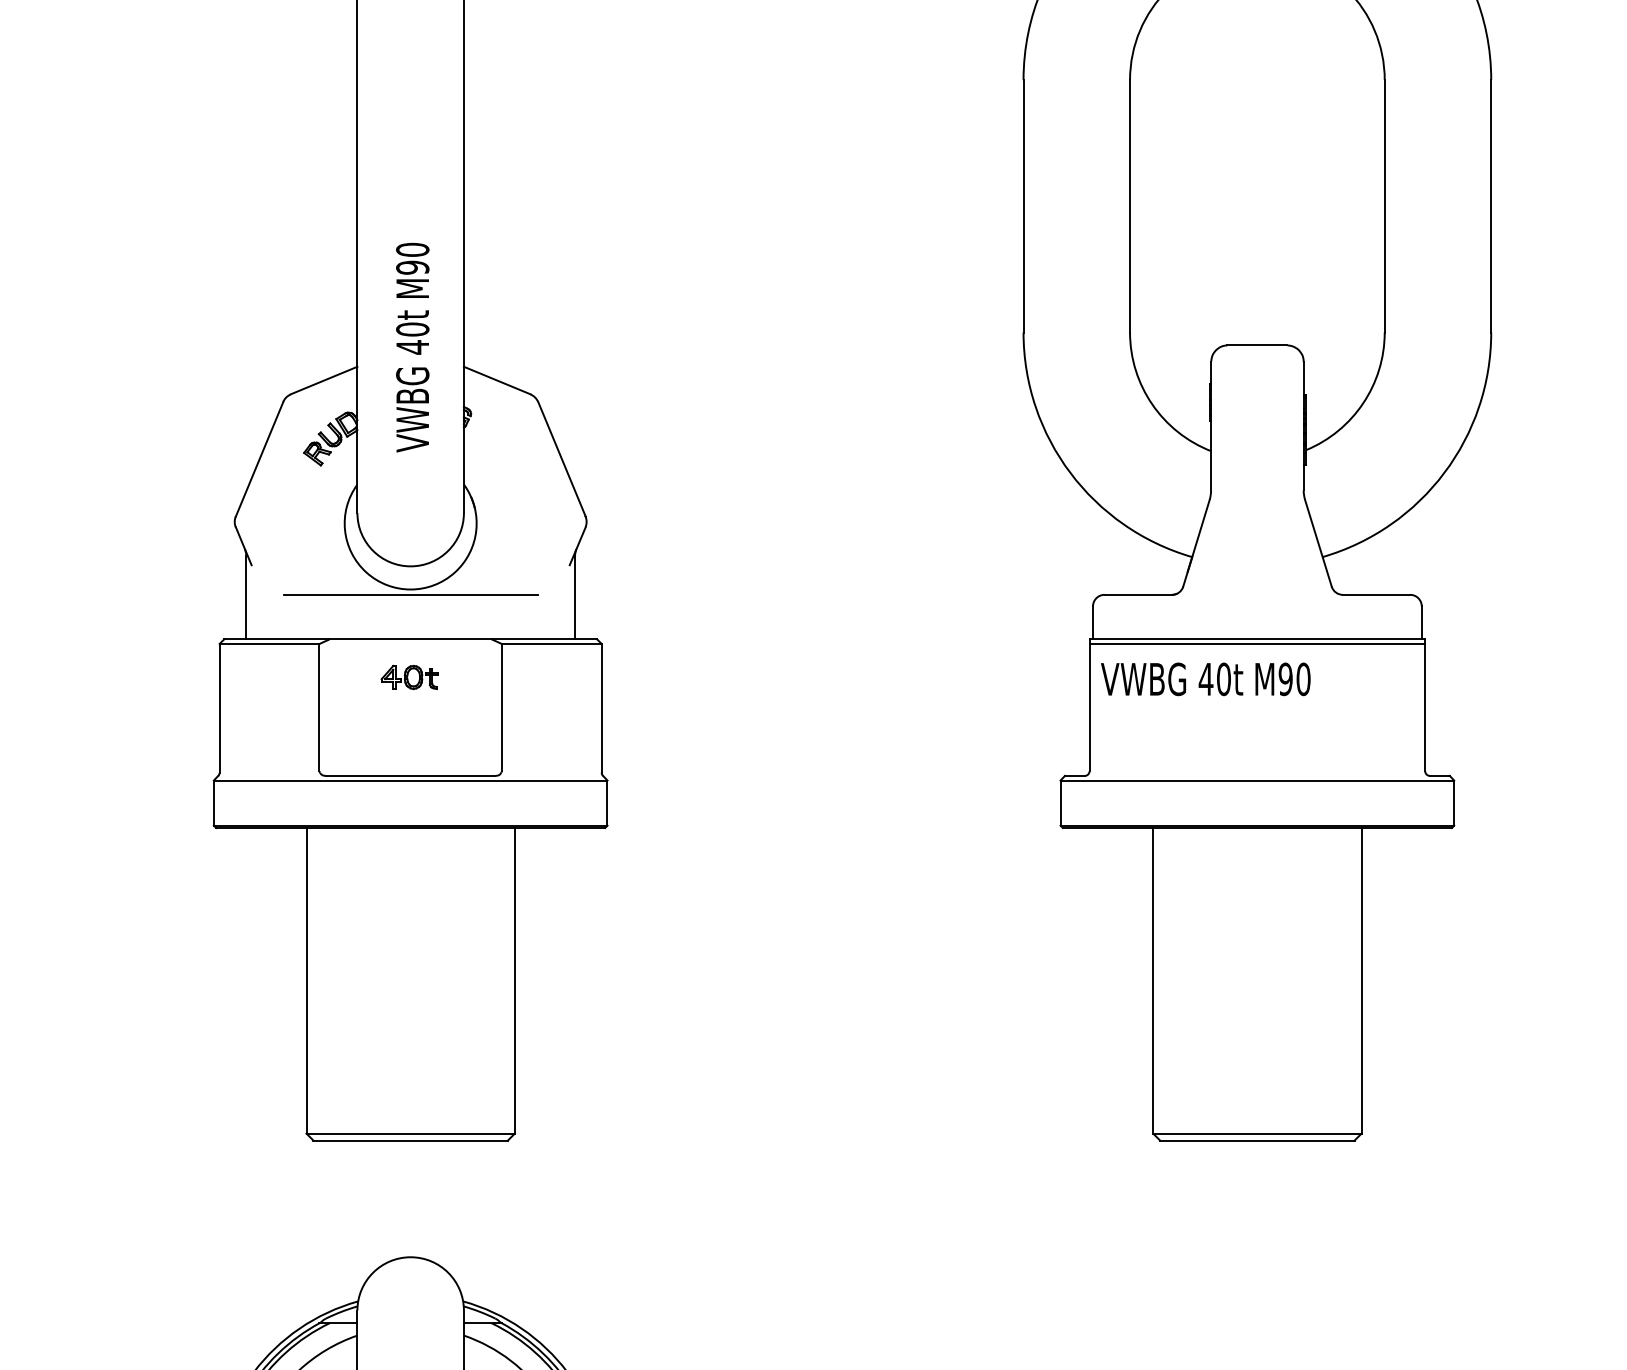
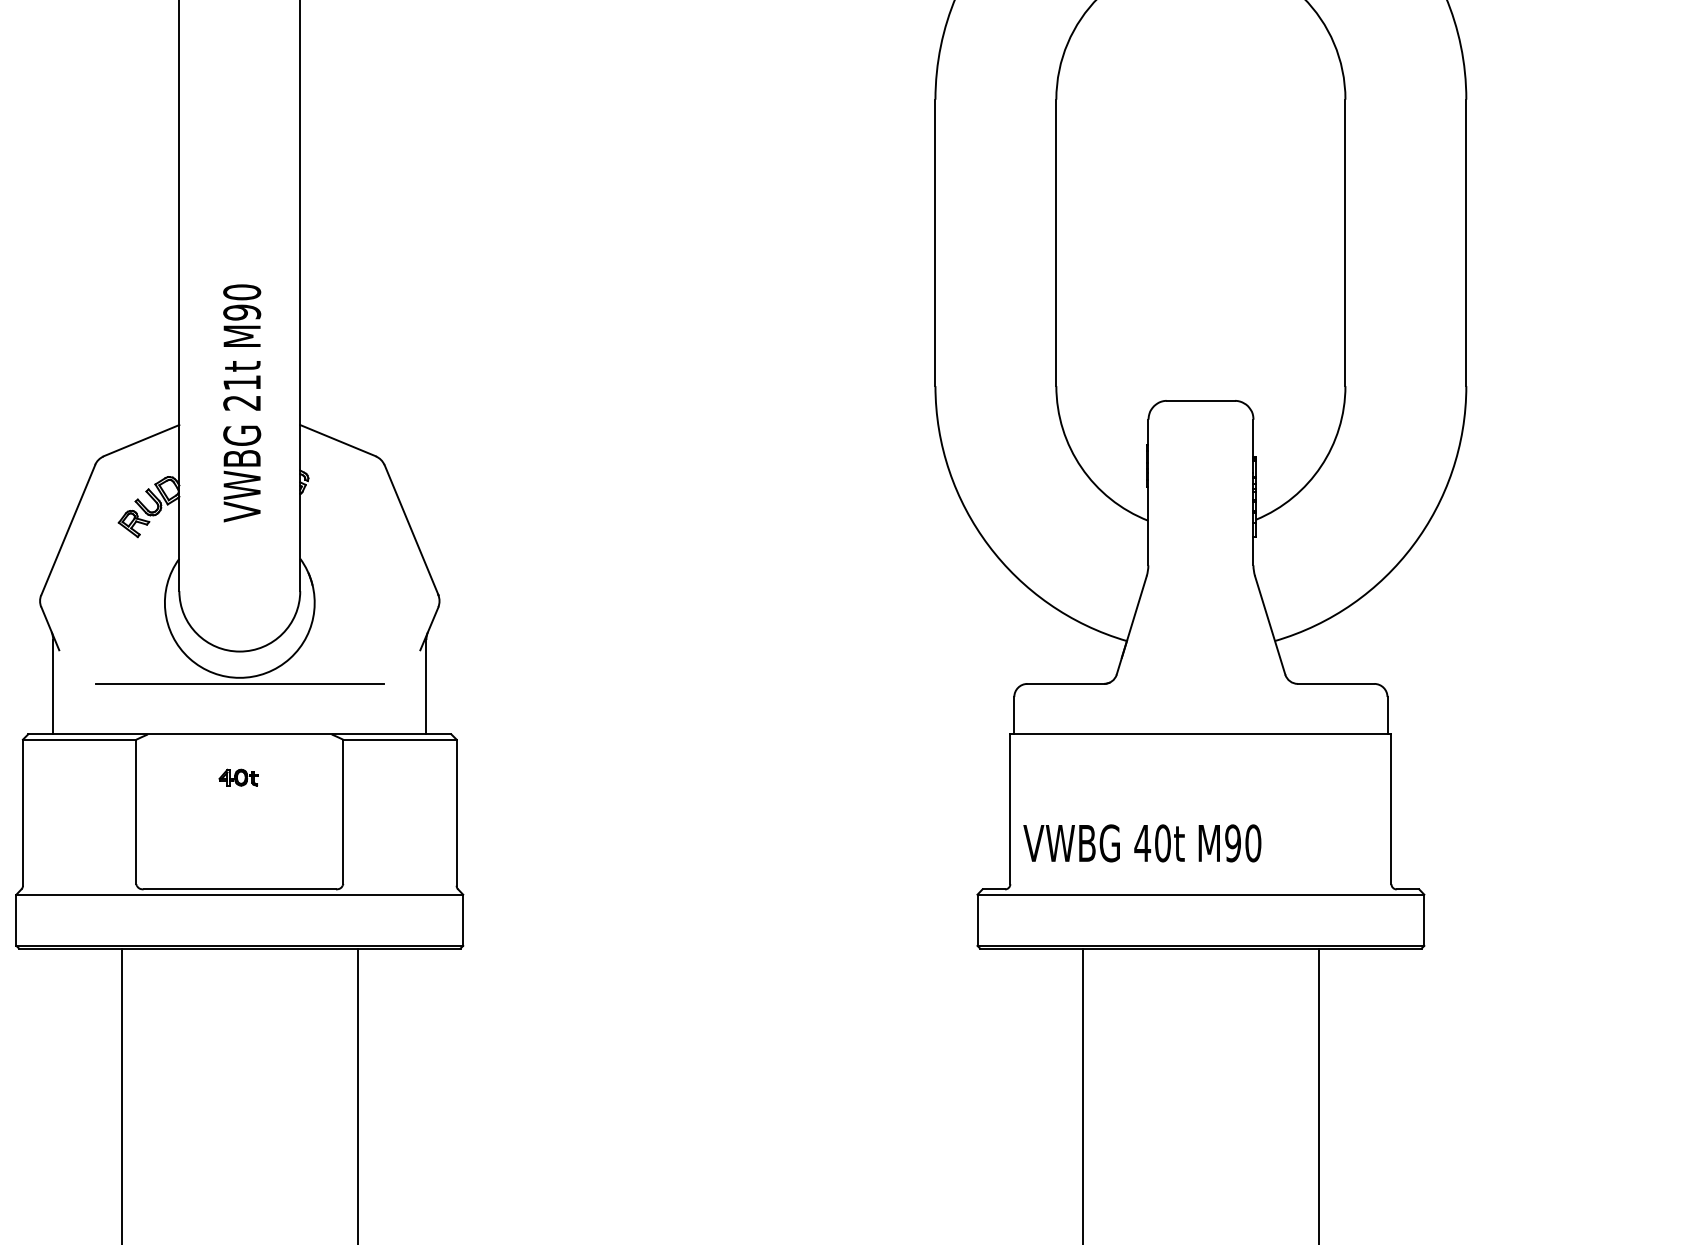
text: (412, 338) -> (241, 392), 40t -> 21t
line: (1257, 643) -> (1201, 739), removed
part: (409, 677) -> (238, 777), size x0.6
text: (1205, 679) -> (1142, 843), moved

